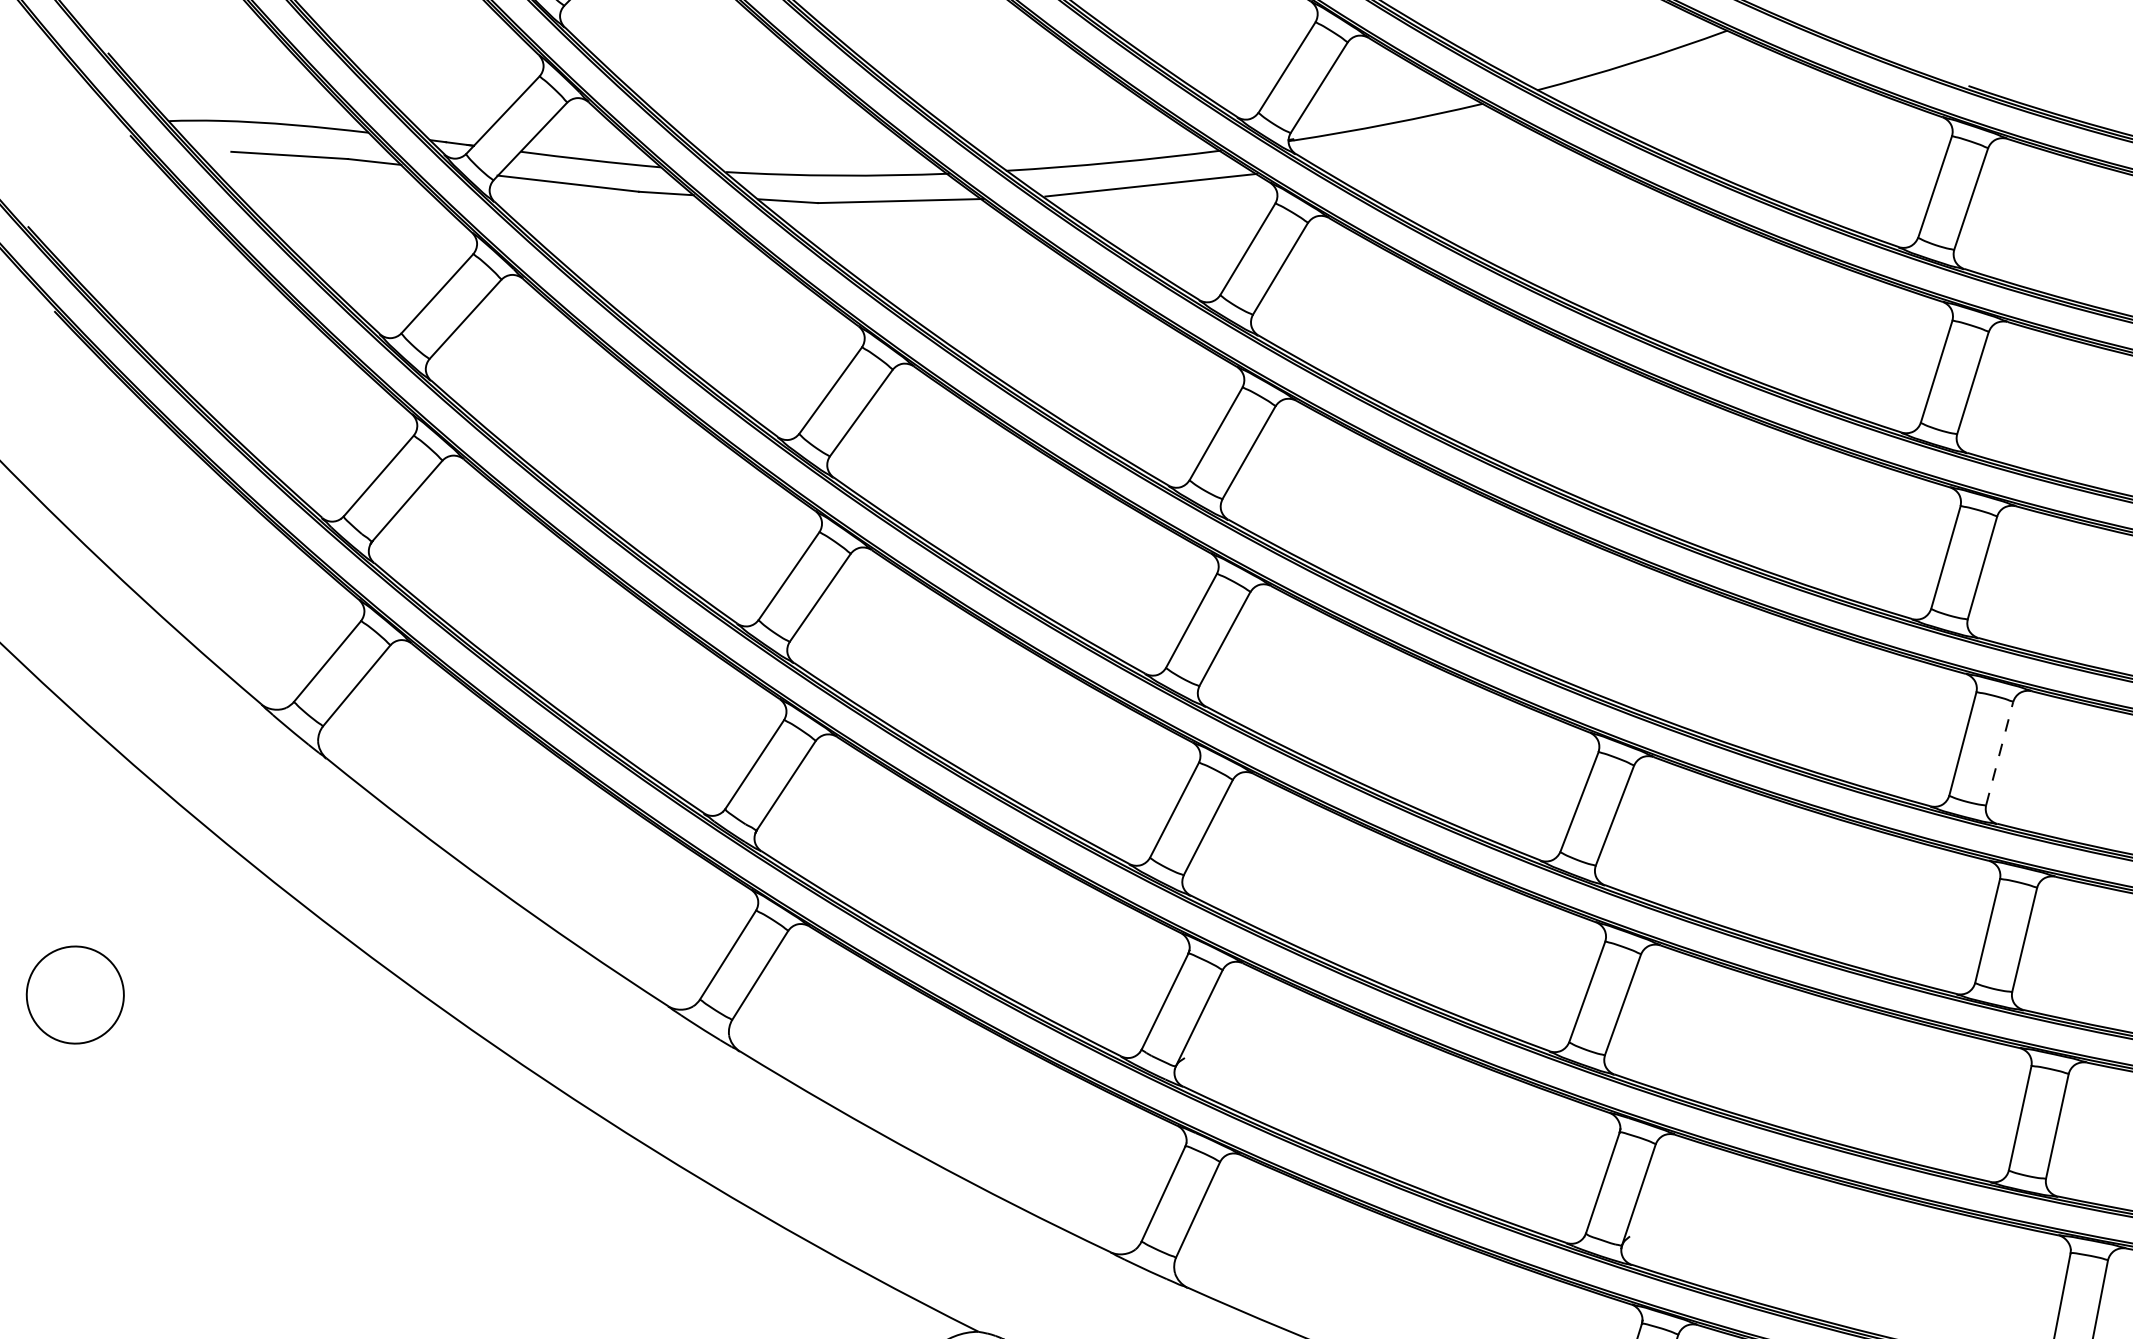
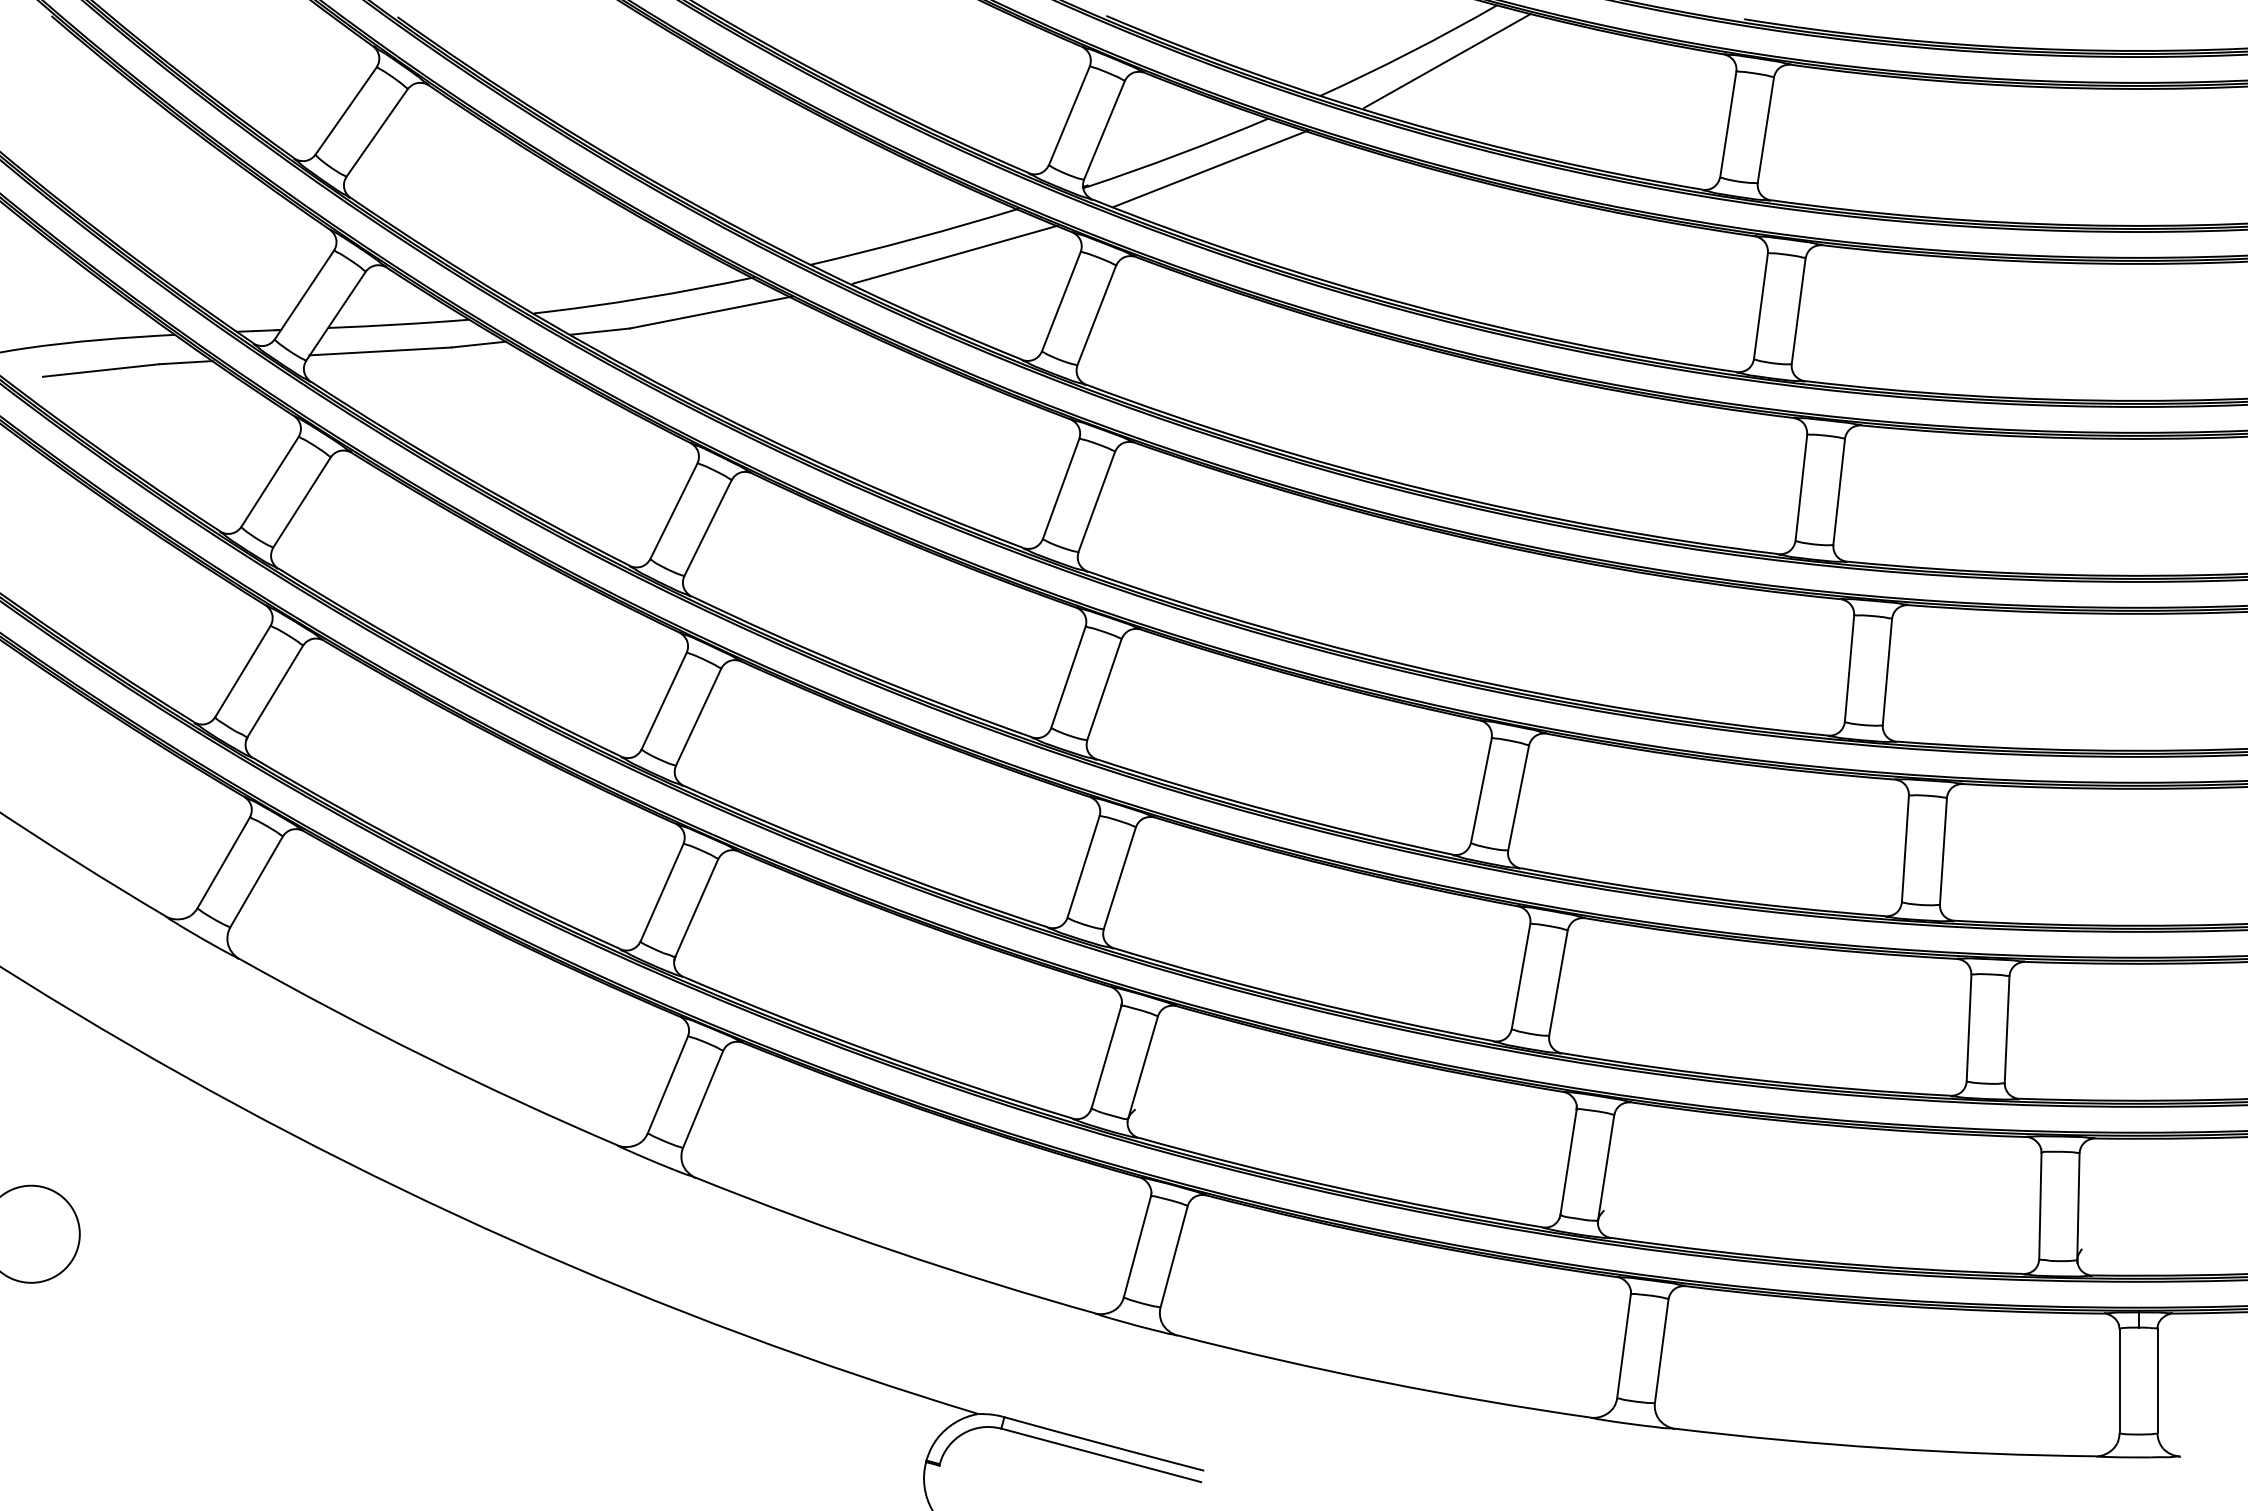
line: (1668, 77) -> (1447, 61), added
line: (1417, 143) -> (1210, 168), added
line: (1999, 753) -> (1887, 671), dashed -> solid

